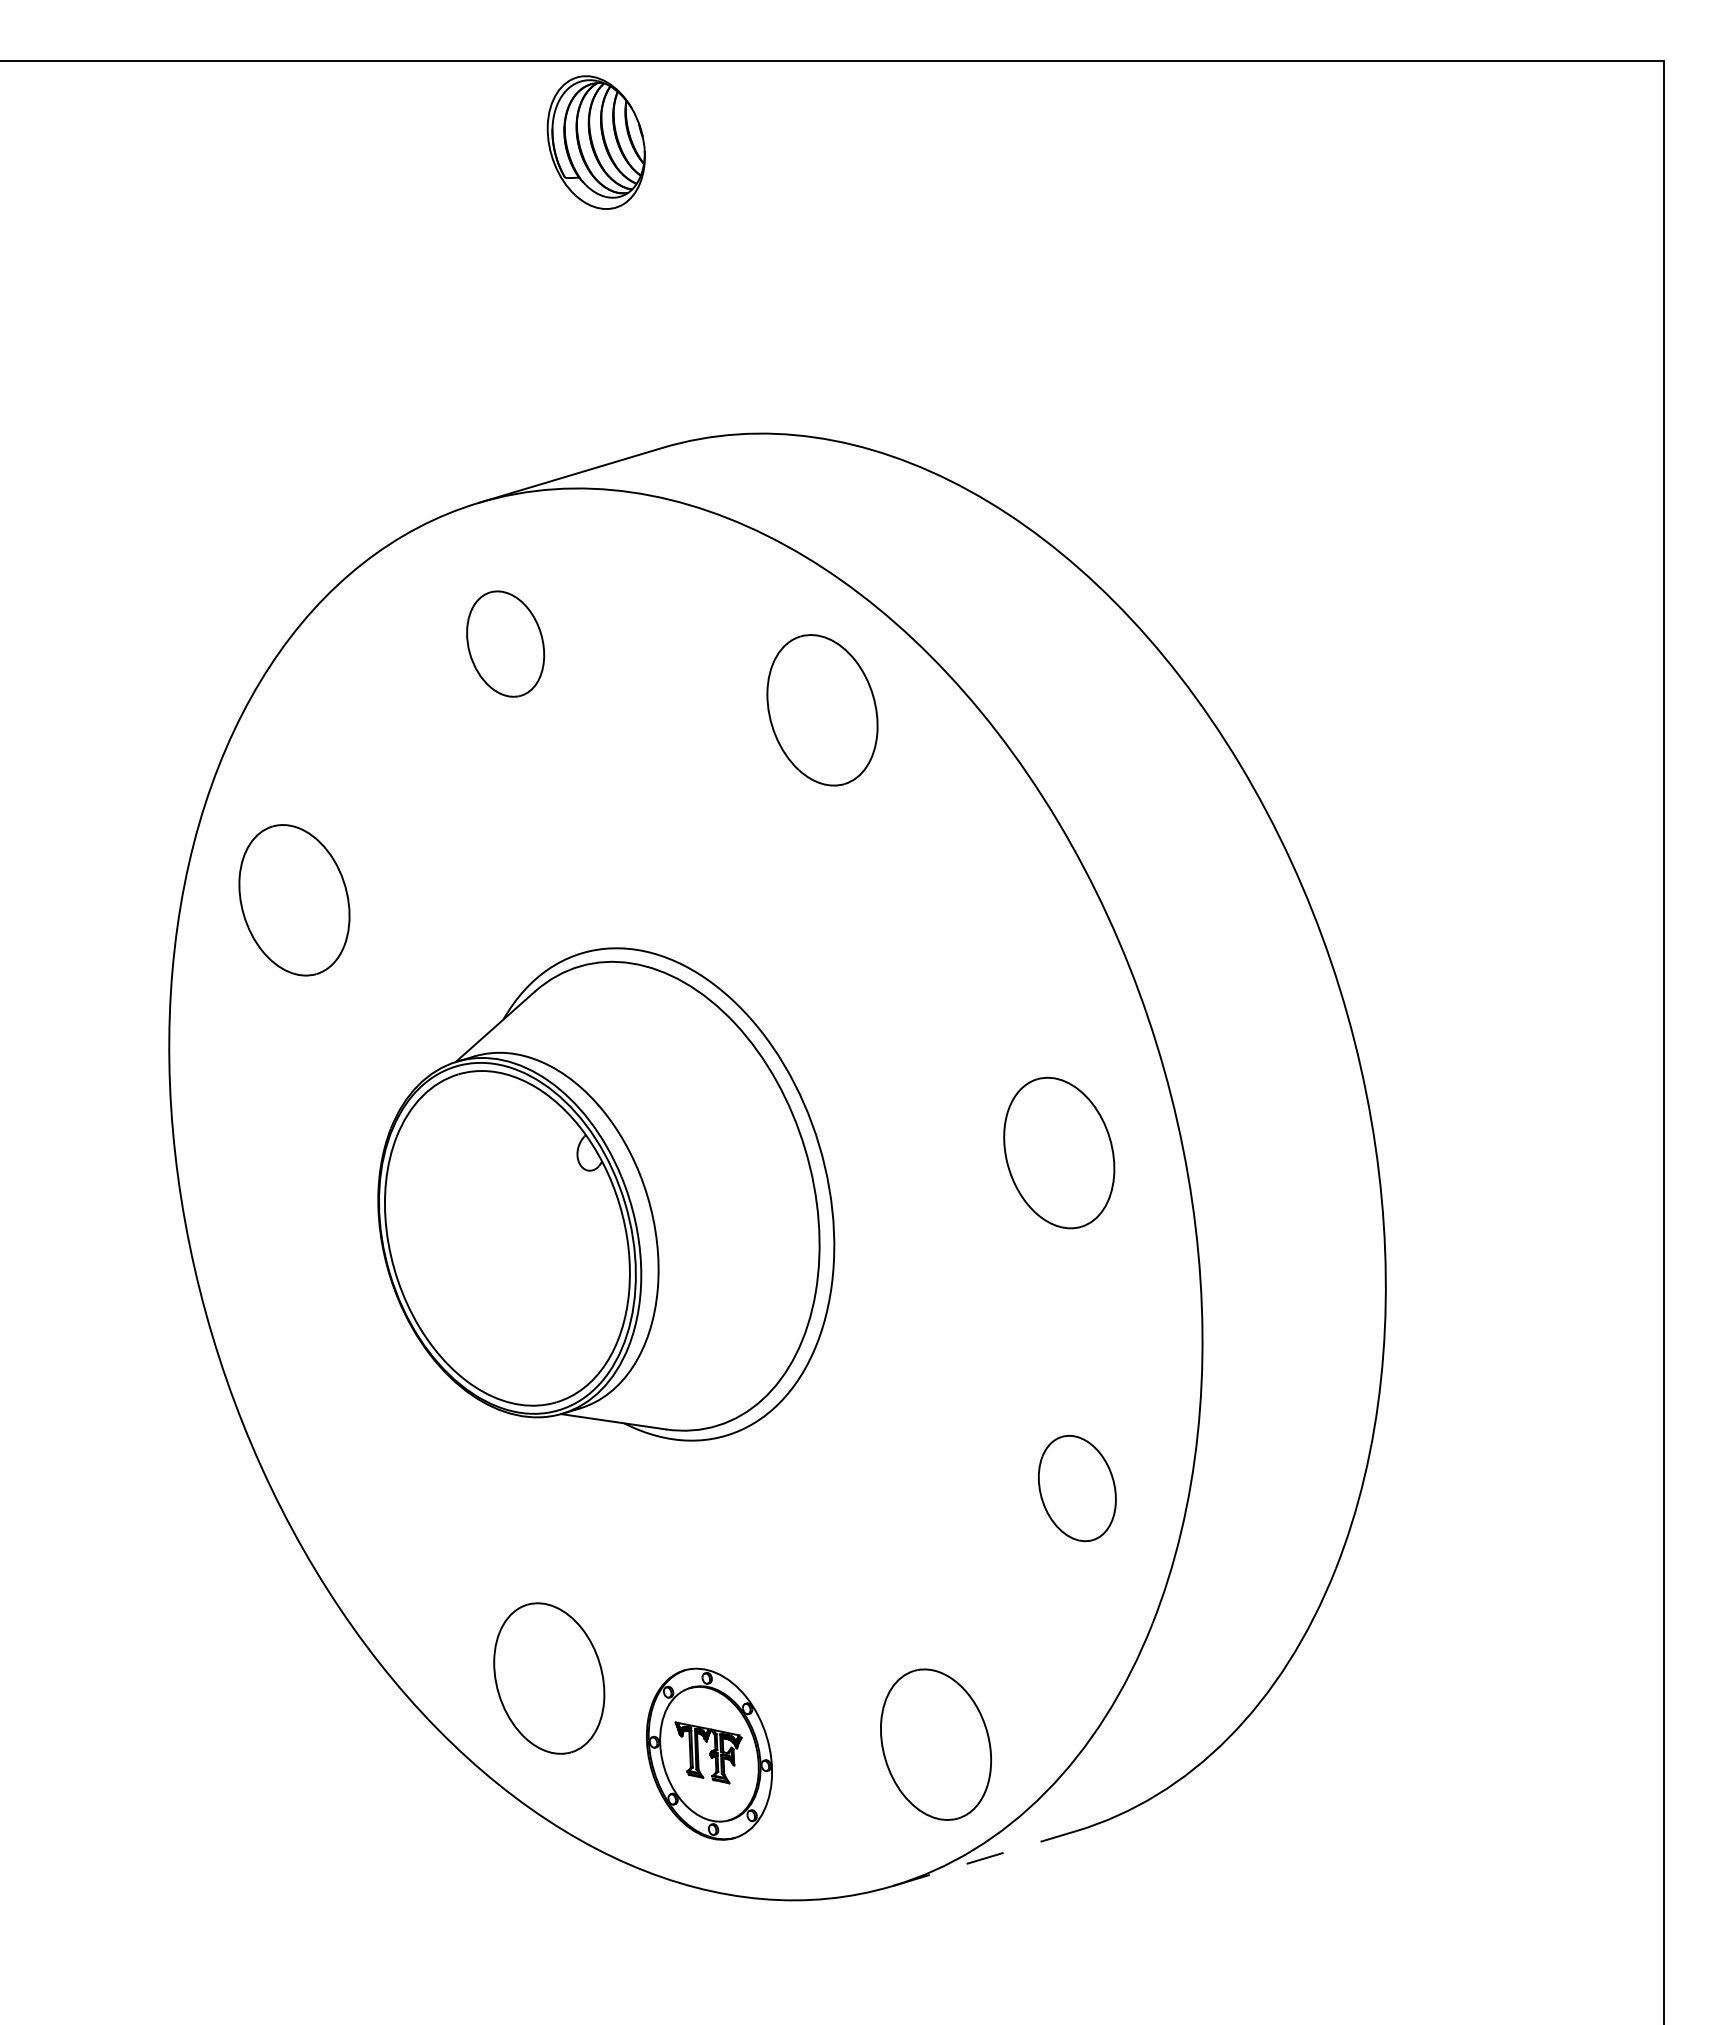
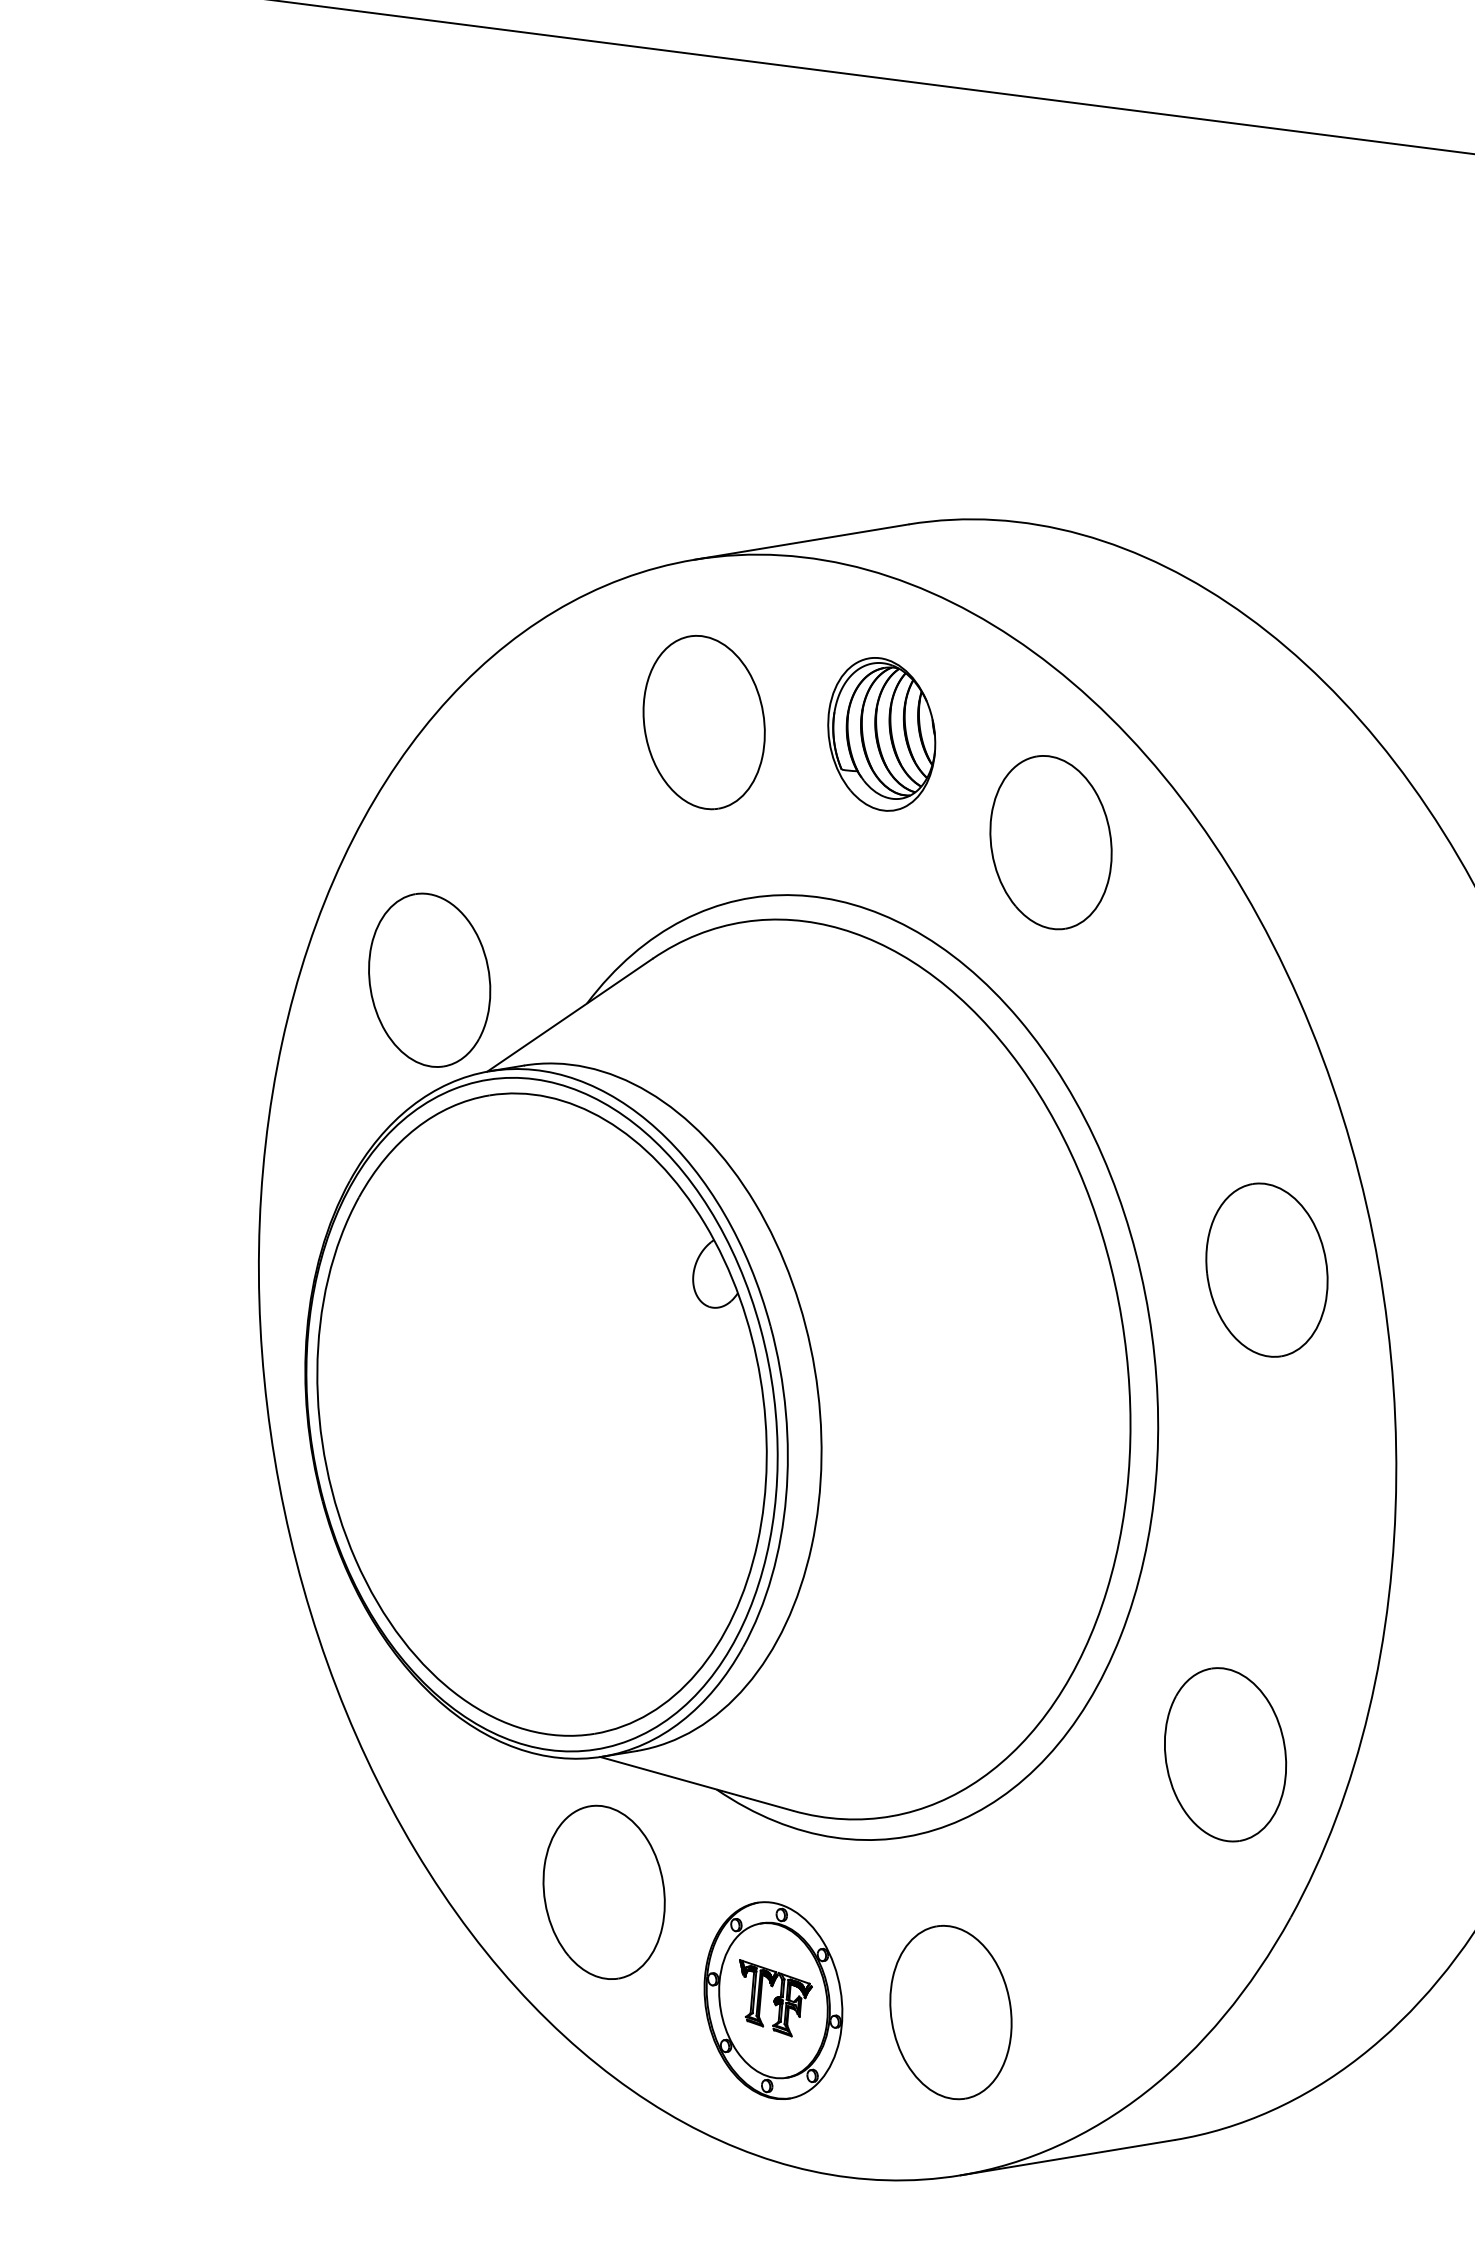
part: (595, 142) -> (880, 734), moved
part: (505, 643) -> (704, 721), size x1.43
part: (1059, 1152) -> (1267, 1269), moved
part: (606, 1194) -> (738, 1356), size x1.67
part: (1077, 1488) -> (1225, 1754), size x1.43
part: (936, 1744) -> (951, 2012), moved
line: (984, 1858) -> (1067, 2157), dashed -> solid

